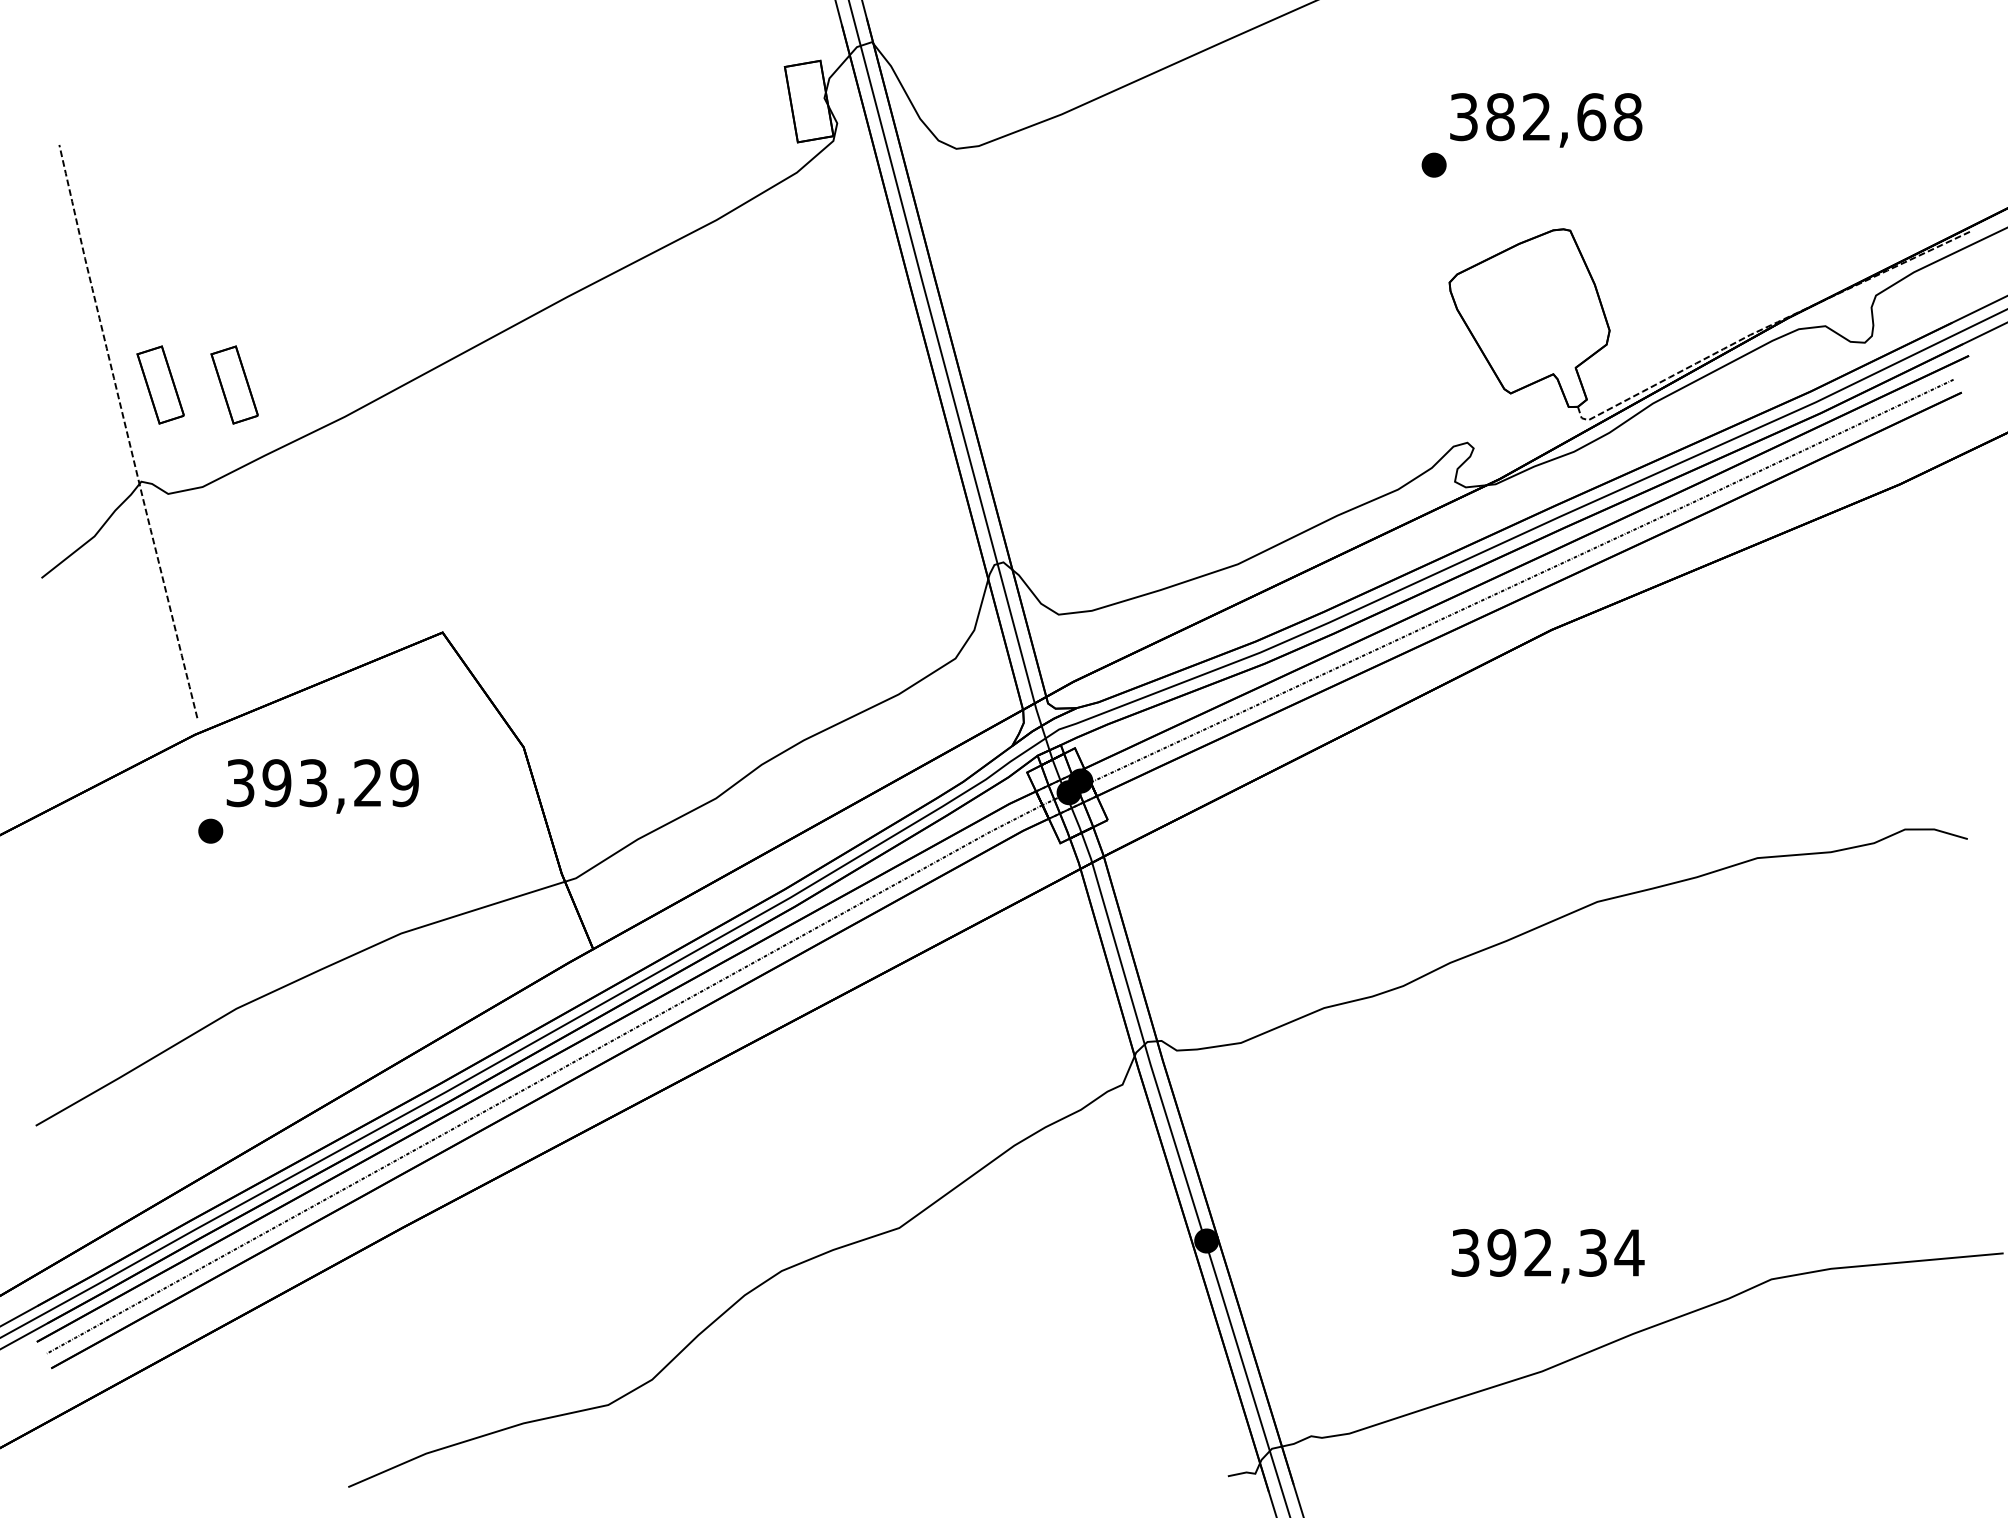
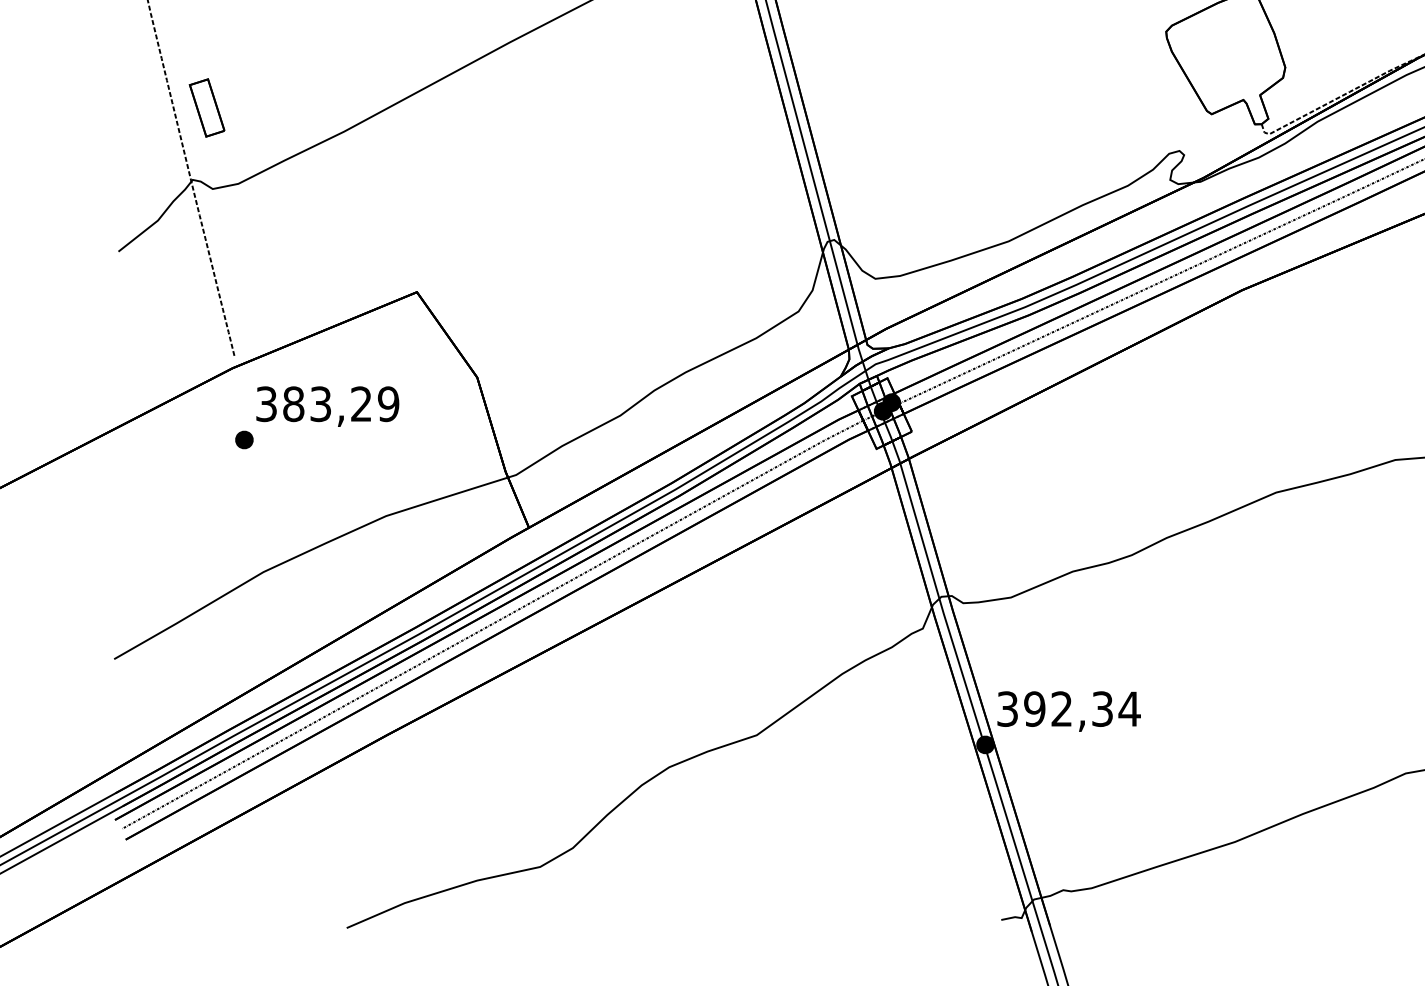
part: (234, 384) -> (262, 107), removed
text: (276, 783) -> (293, 404), 393,29 -> 383,29
text: (1547, 1256) -> (1068, 711), moved

